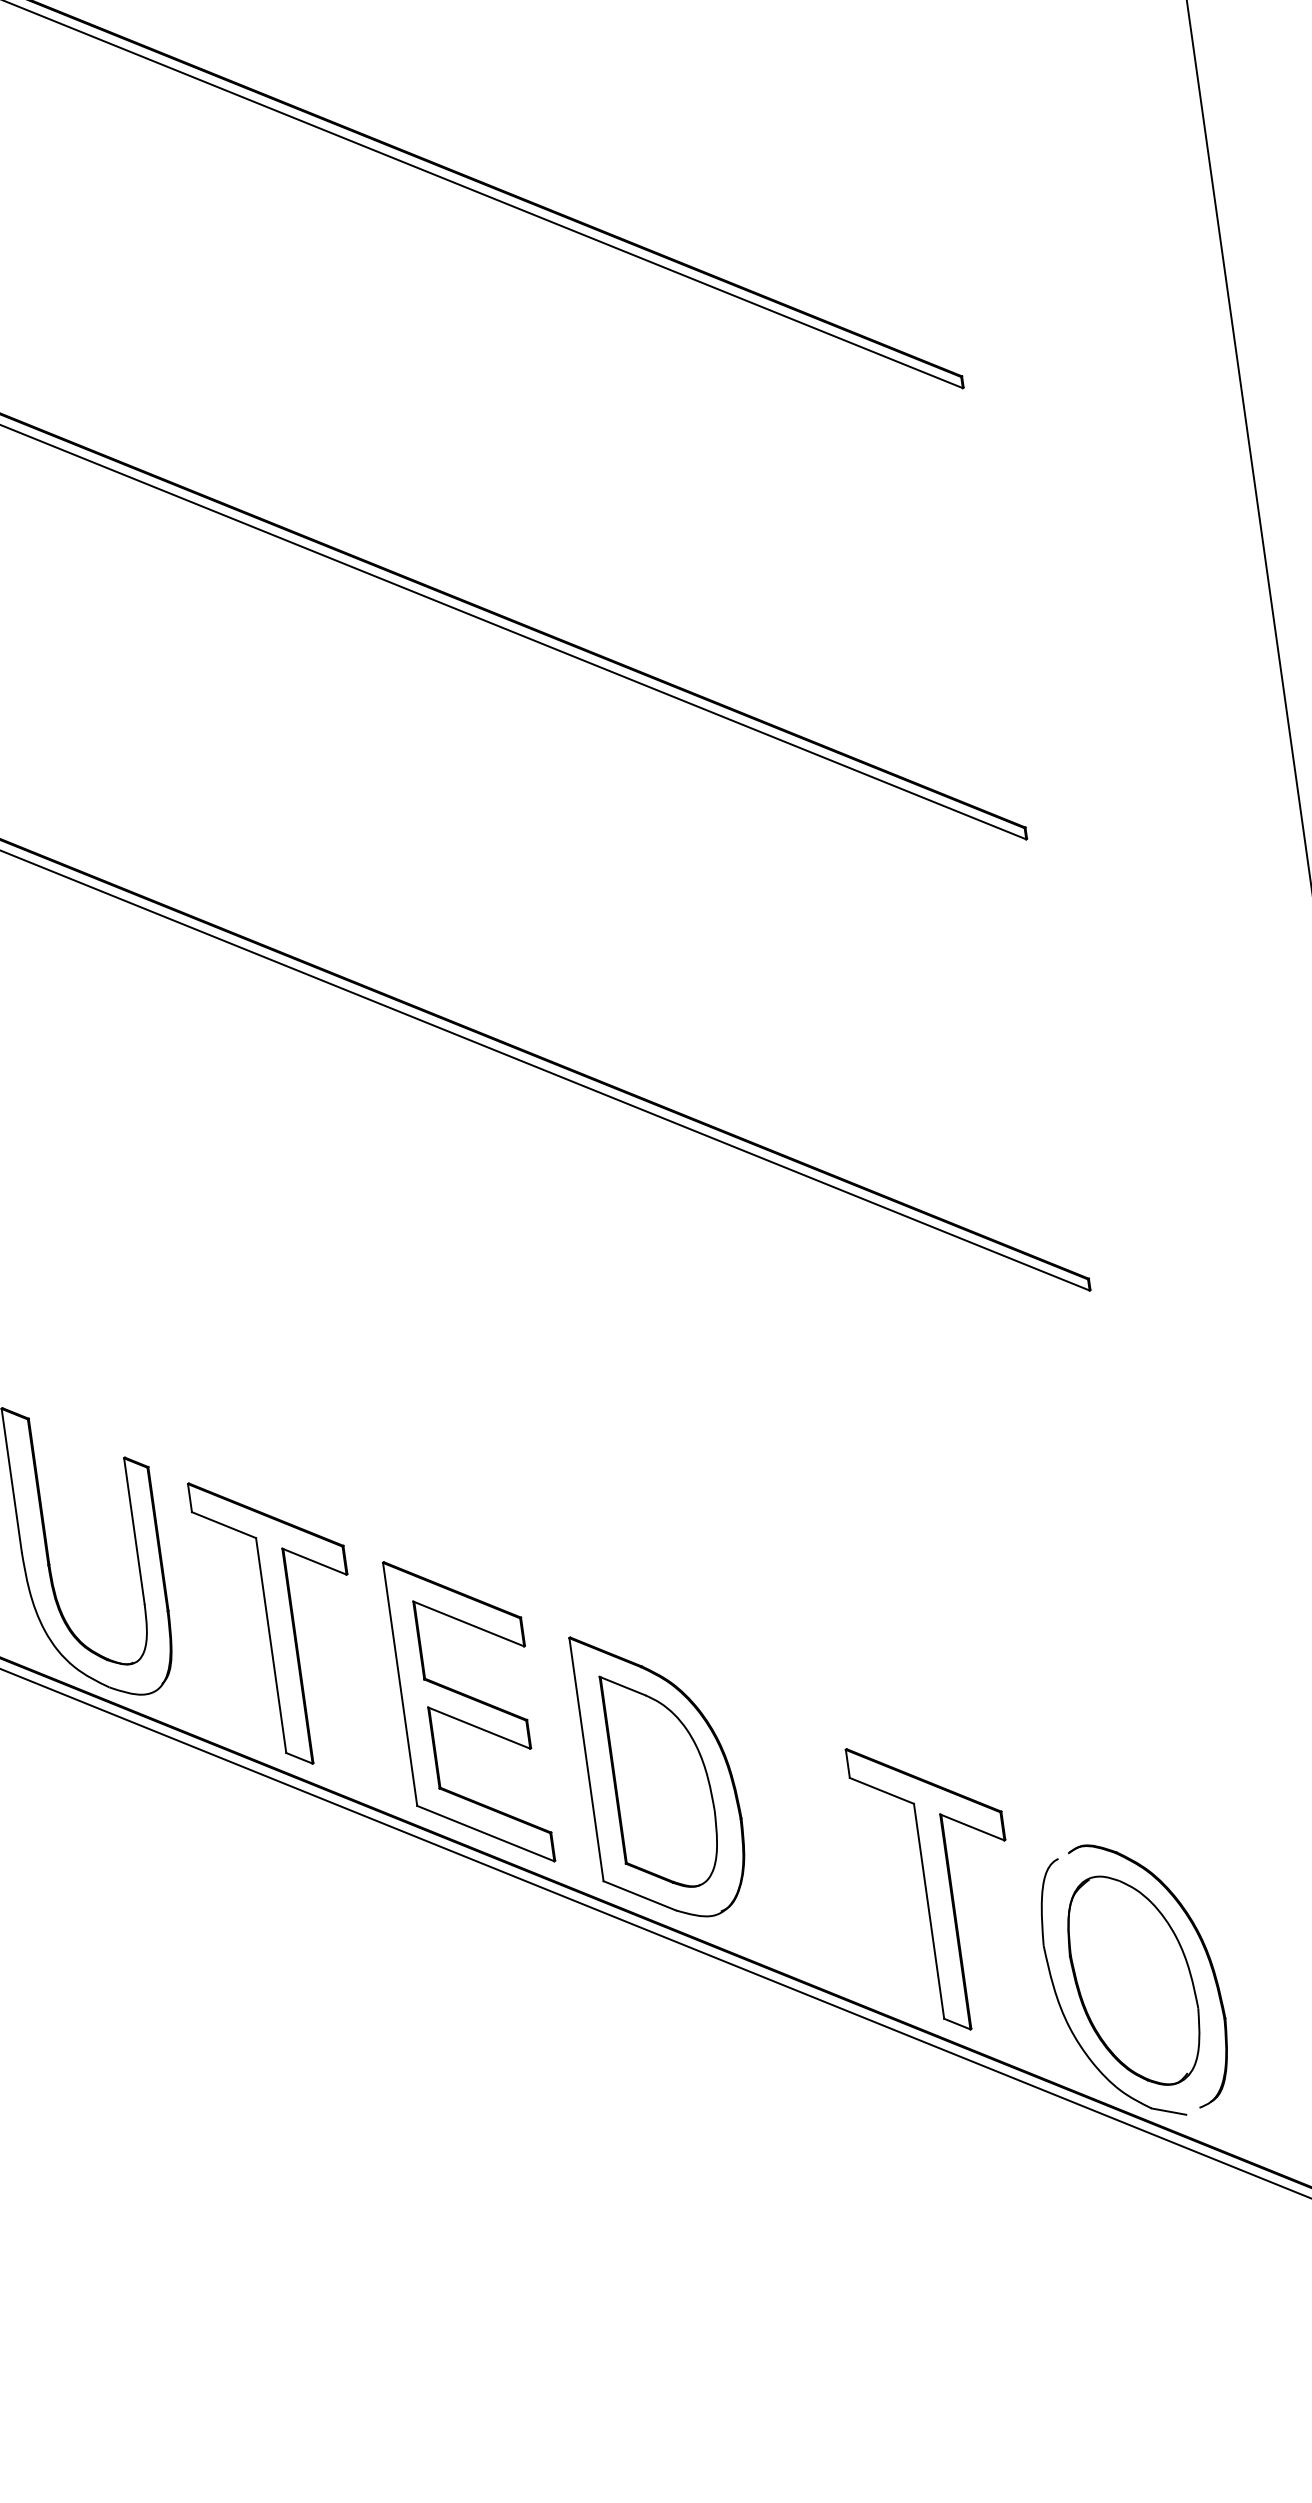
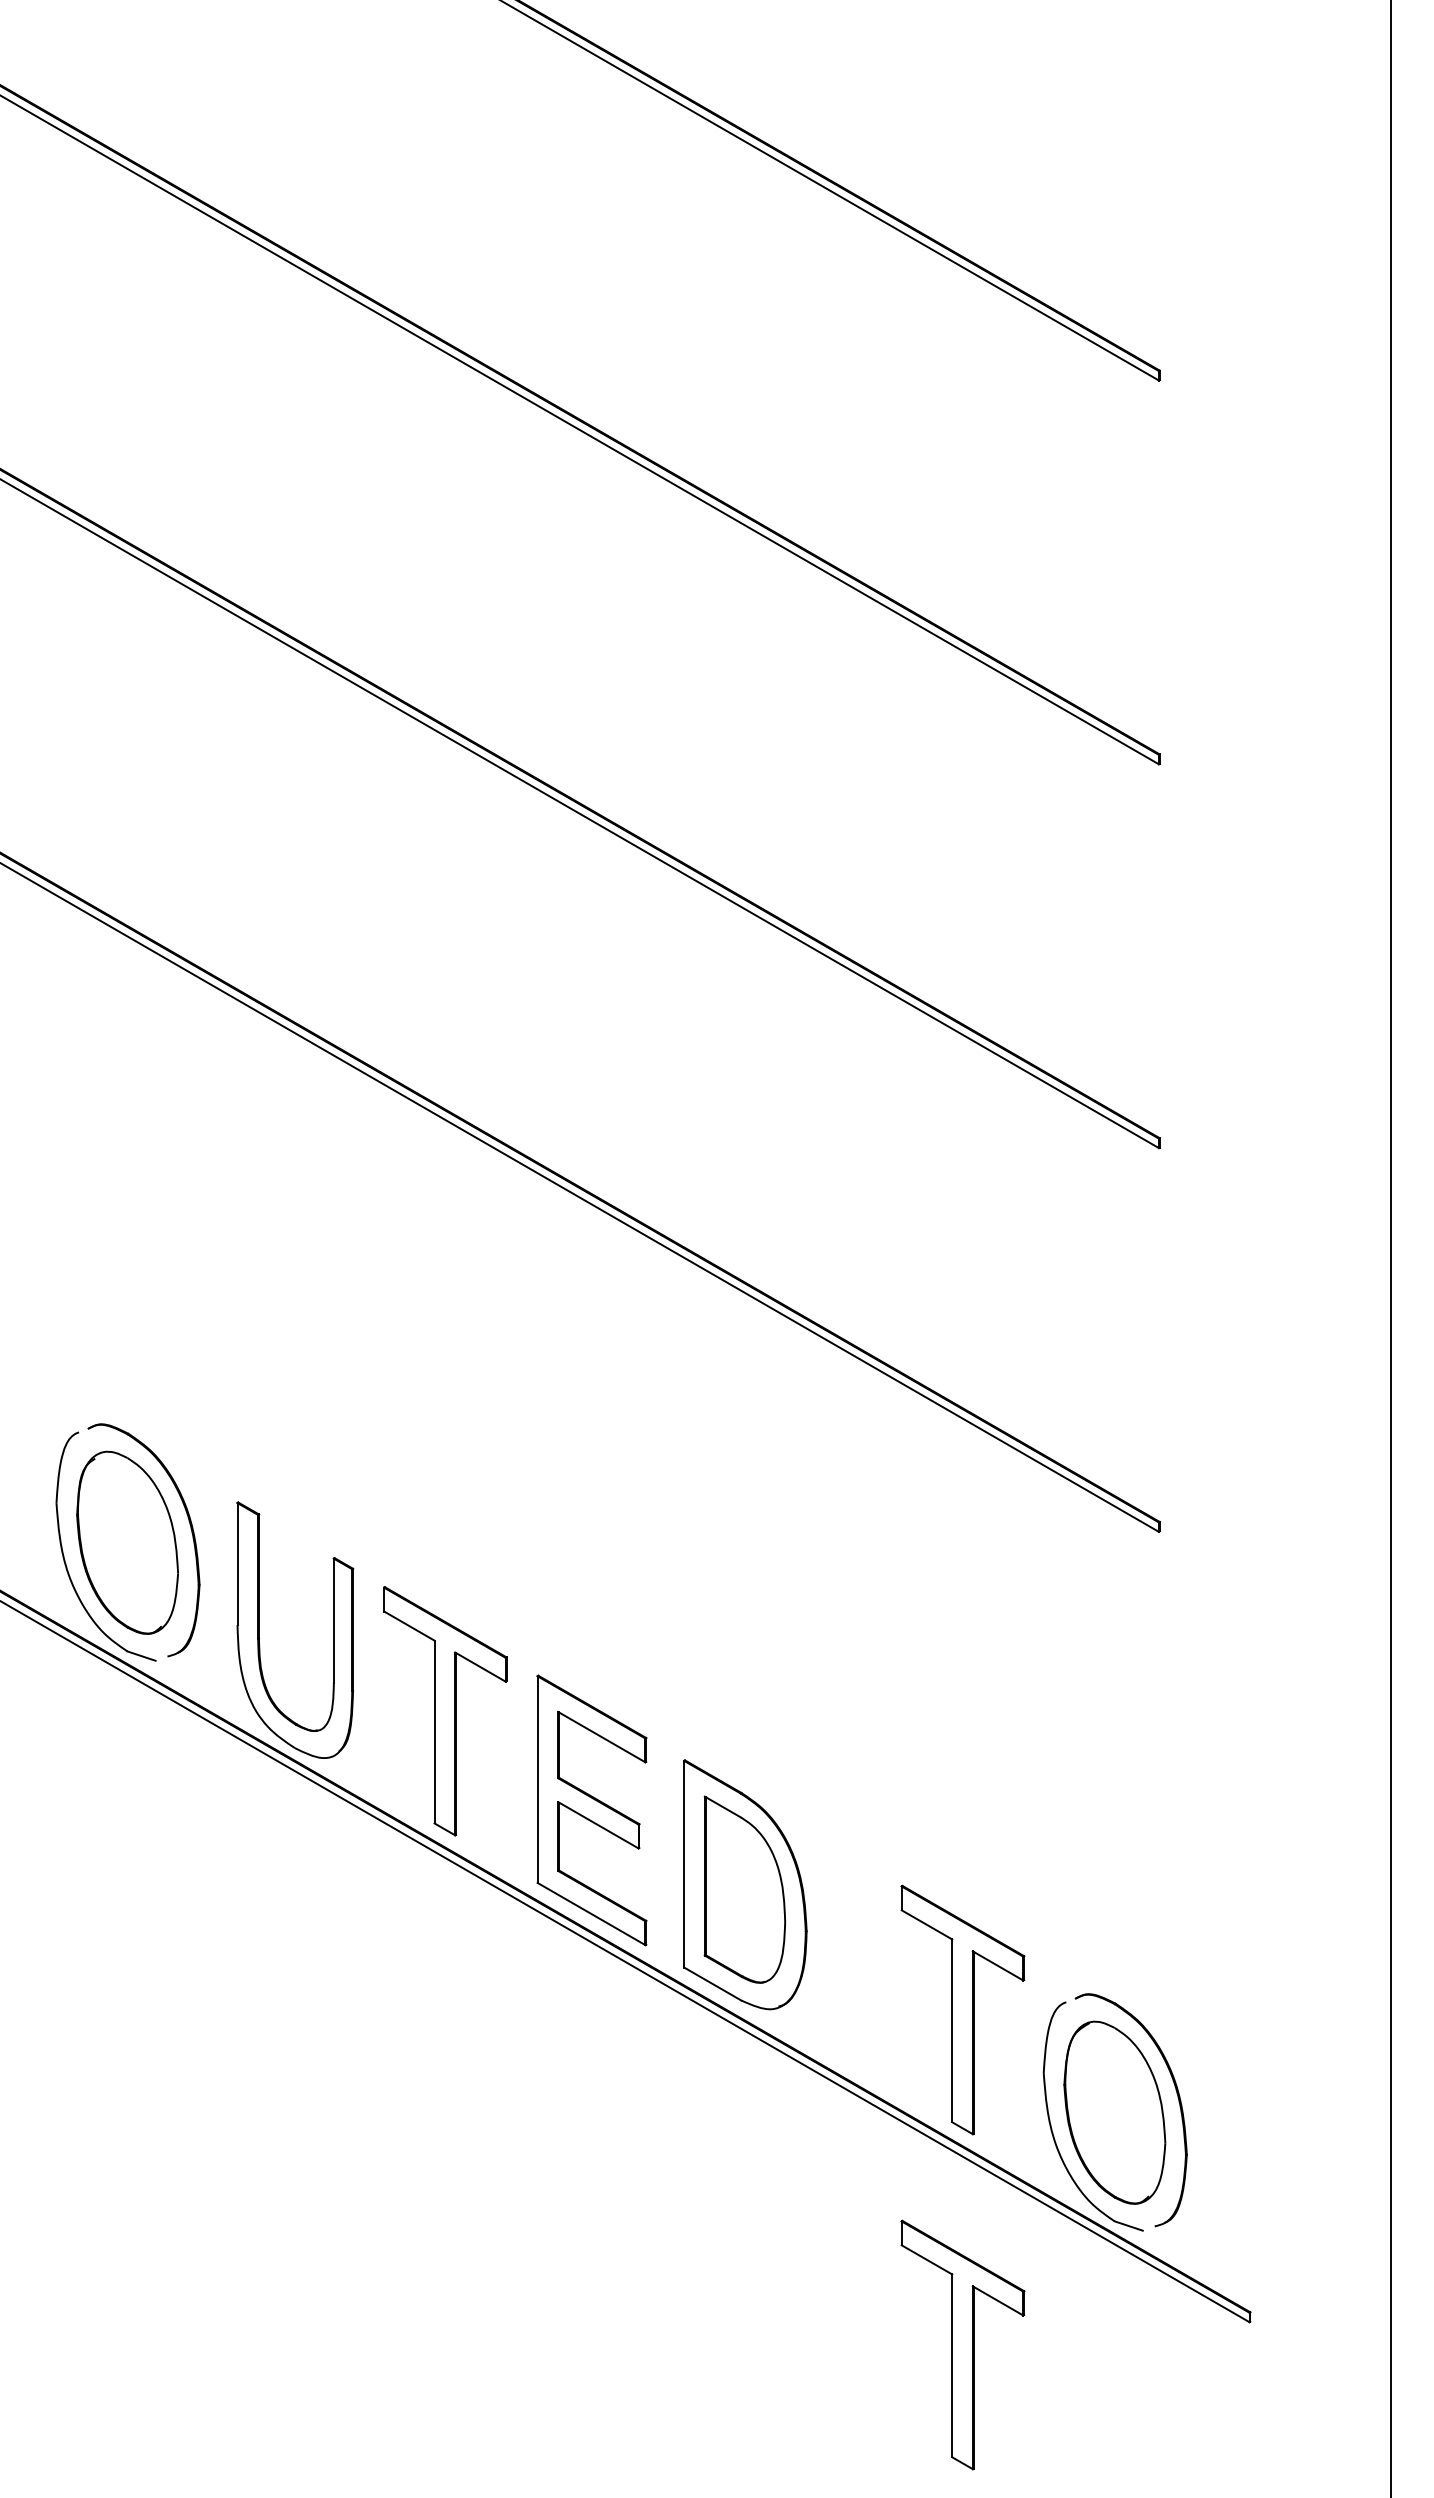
part: (993, 2278) -> (962, 2344), added

